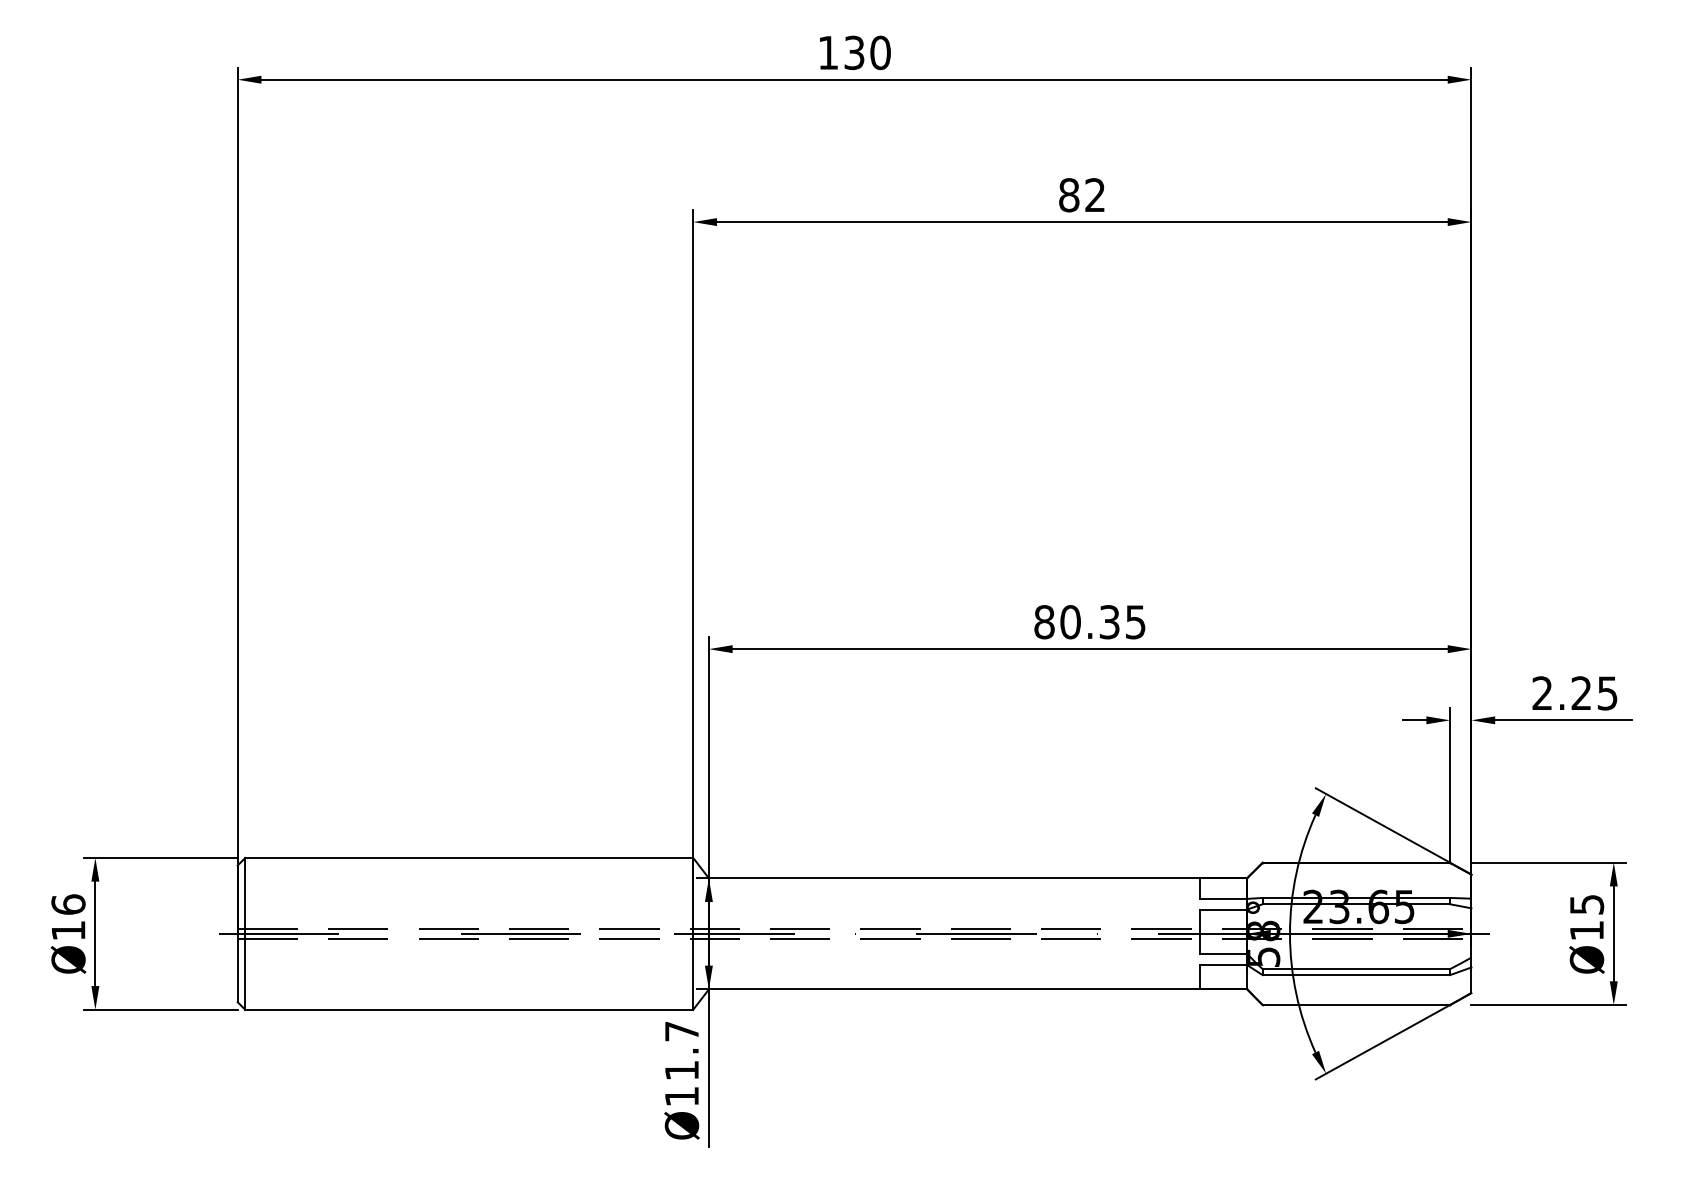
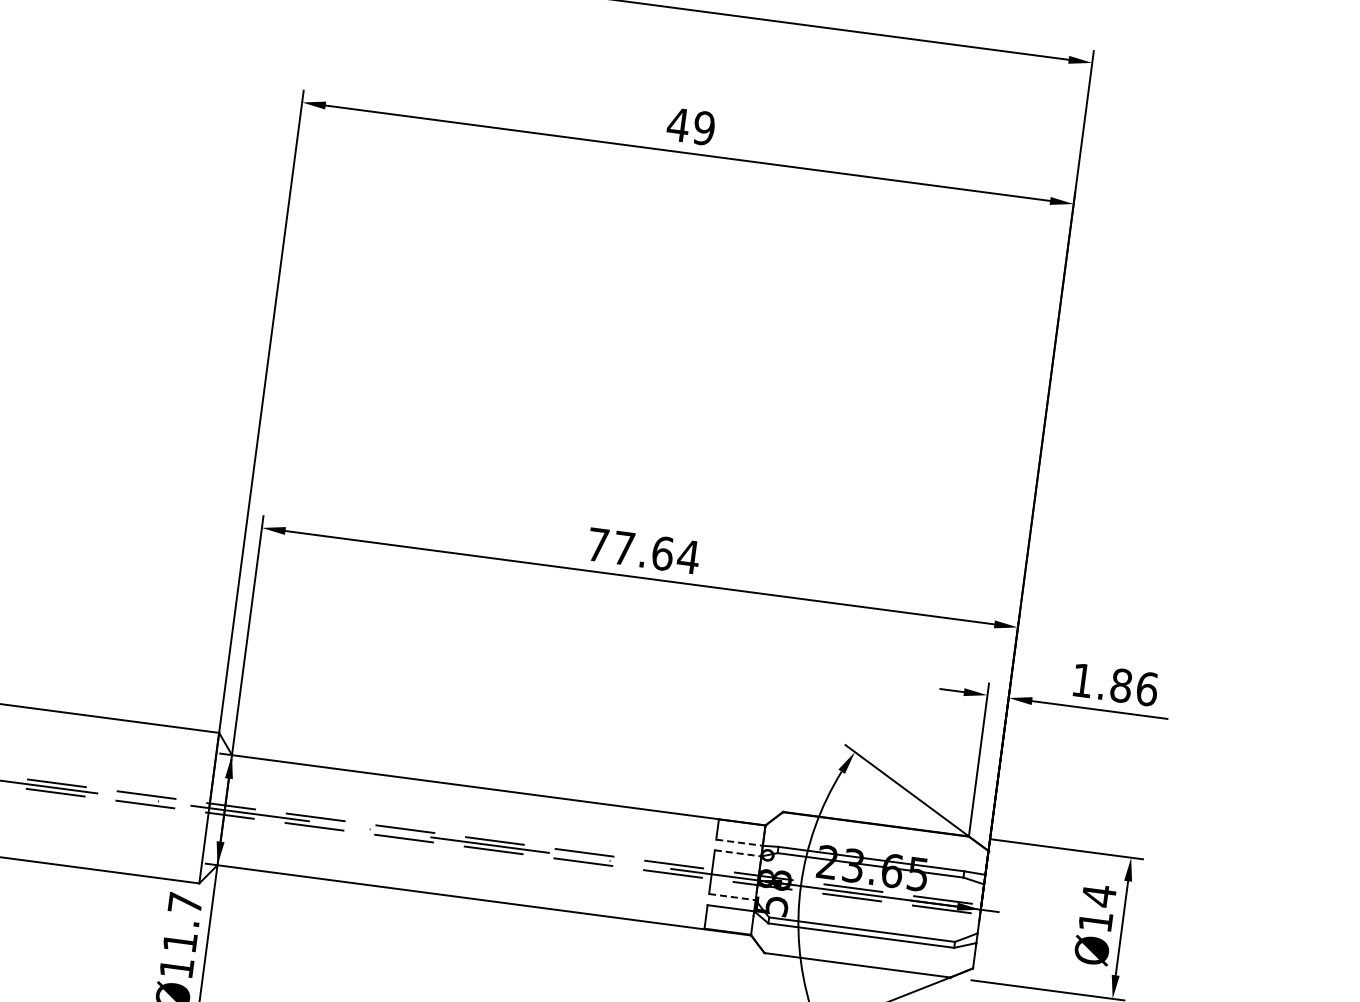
text: (1081, 195) -> (690, 126), 82 -> 49
text: (1090, 622) -> (643, 551), 80.35 -> 77.64
text: (1575, 693) -> (1115, 685), 2.25 -> 1.86
line: (1224, 898) -> (740, 842), solid -> dashed
text: (1587, 904) -> (1099, 895), Ø15 -> Ø14
line: (1224, 909) -> (739, 853), solid -> dashed
line: (1224, 953) -> (733, 896), solid -> dashed

